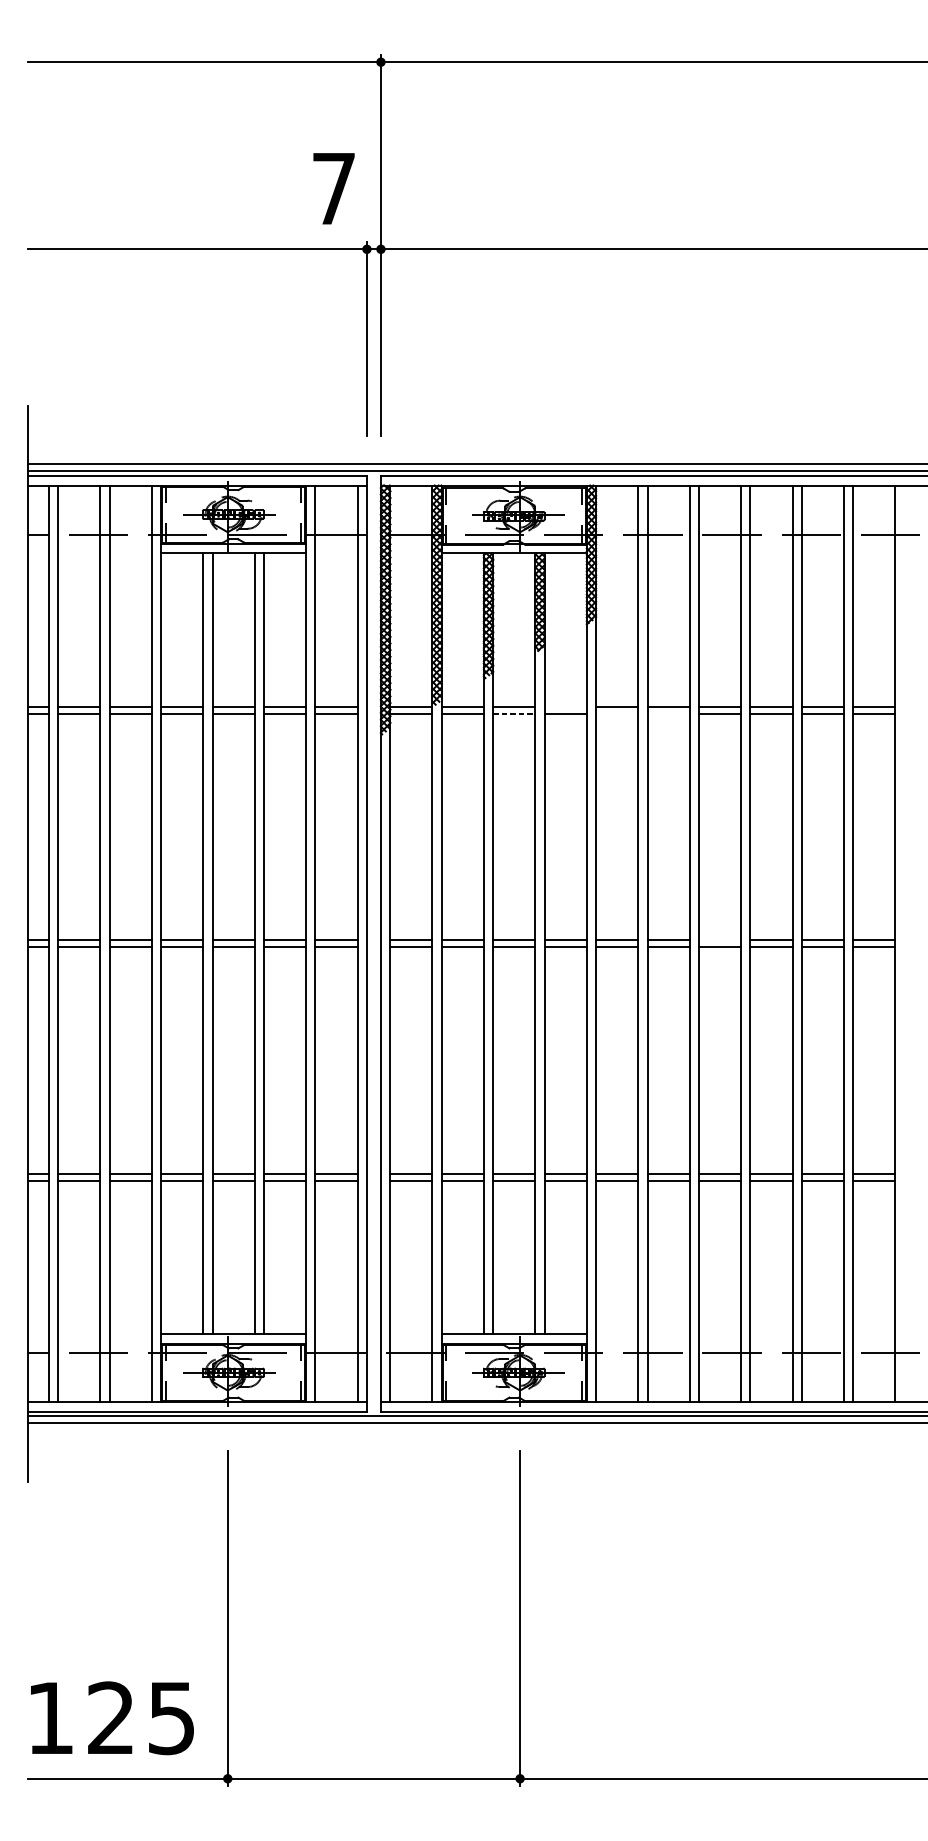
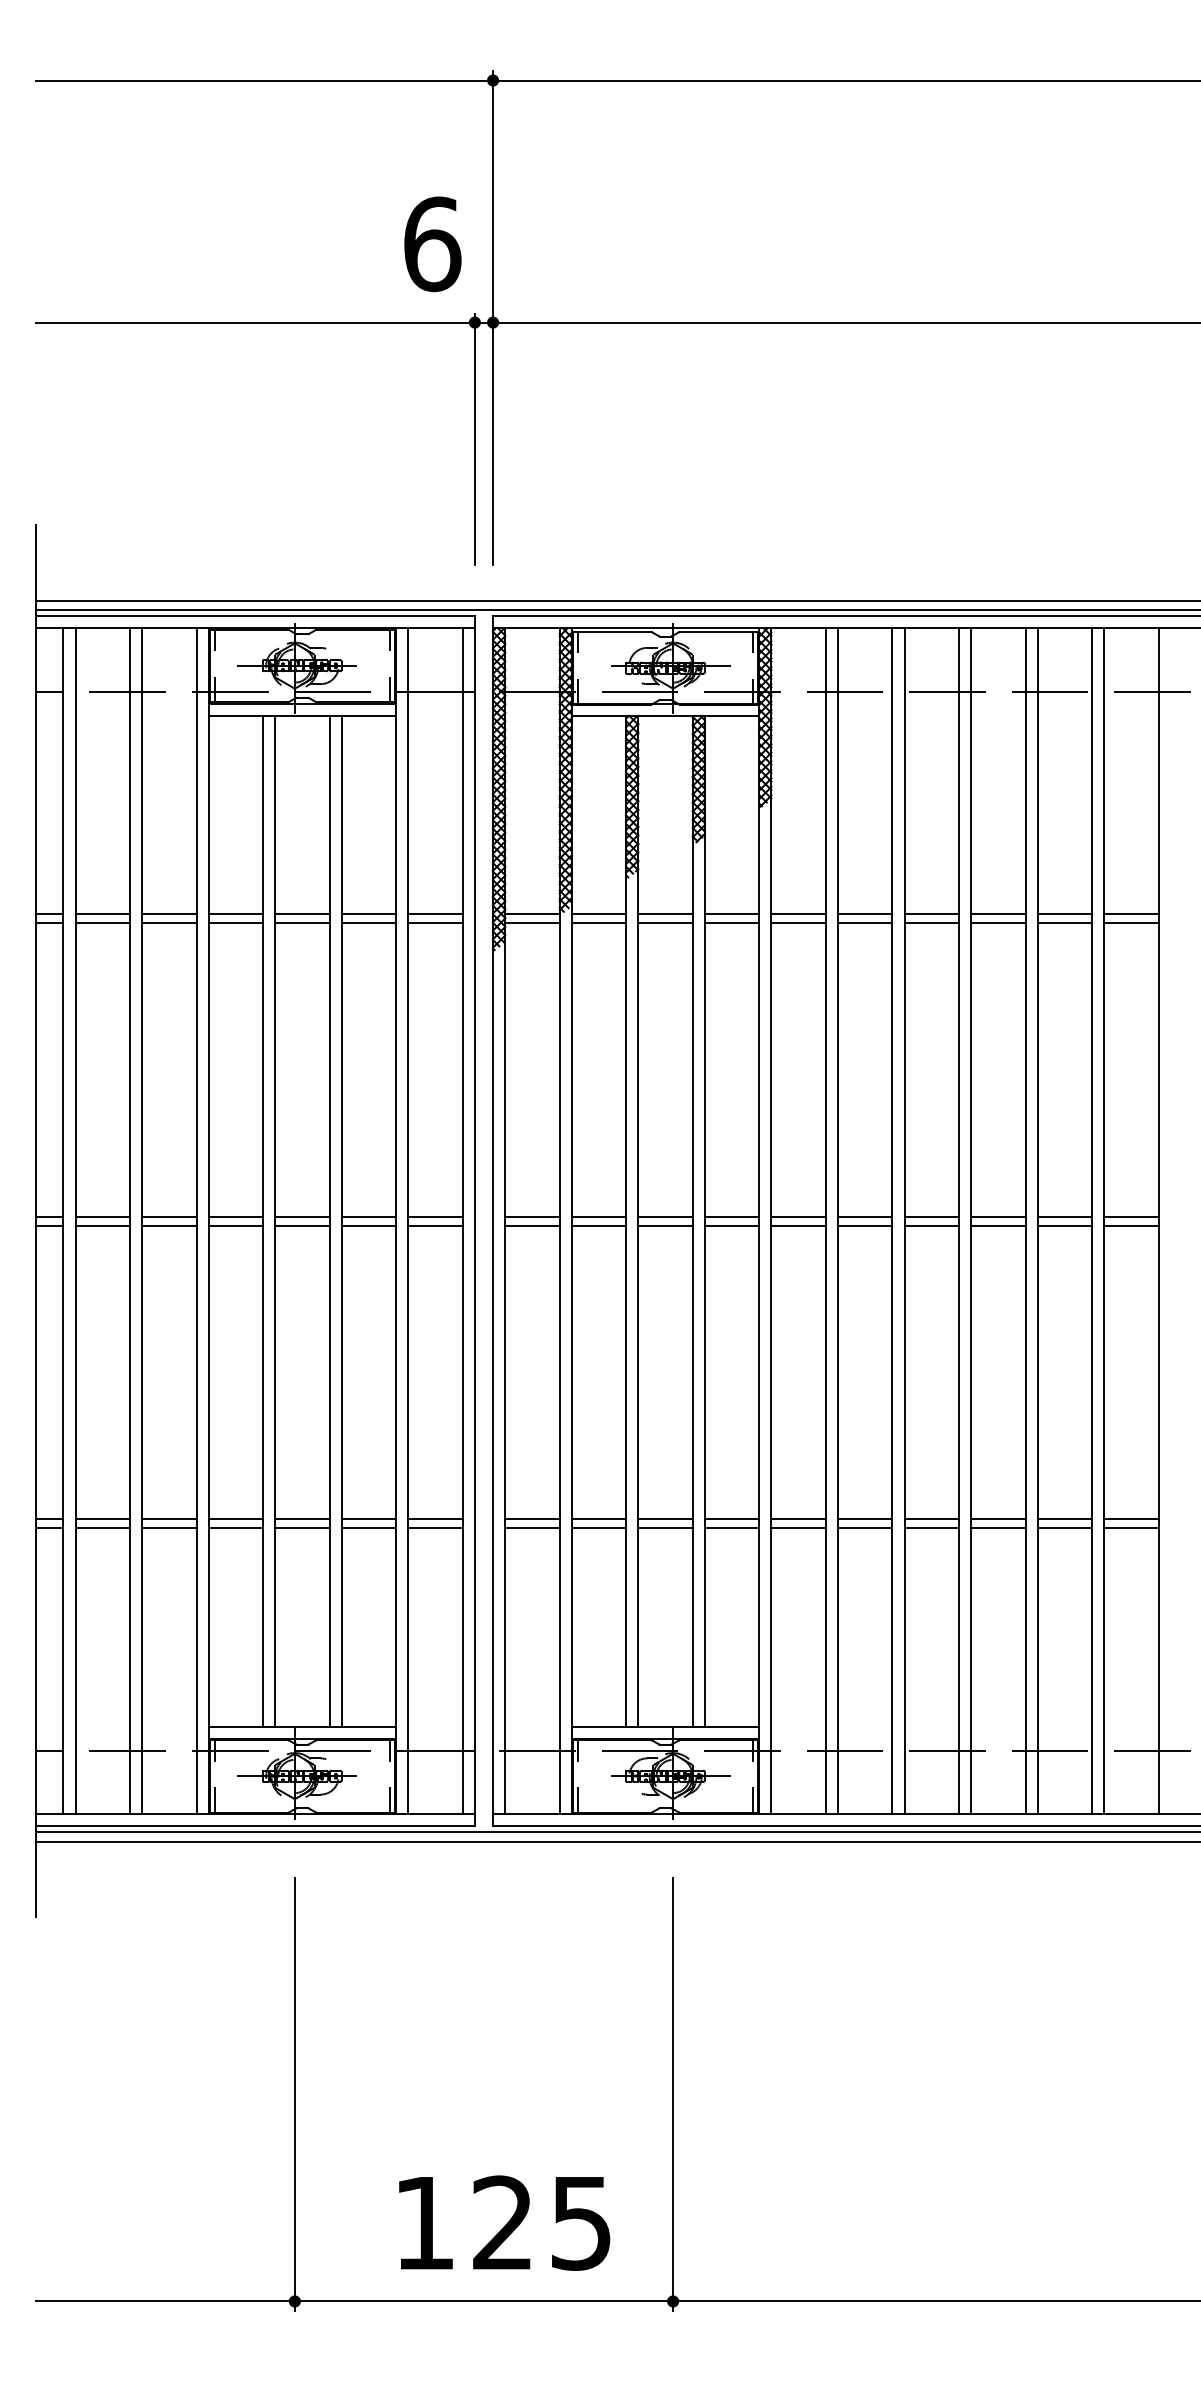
text: (334, 188) -> (432, 244), 7 -> 6
line: (565, 706) -> (731, 914), added
line: (515, 713) -> (666, 923), dashed -> solid
line: (617, 713) -> (798, 923), added
line: (668, 713) -> (865, 923), added
line: (719, 940) -> (931, 1216), added
text: (112, 1717) -> (504, 2222), moved

